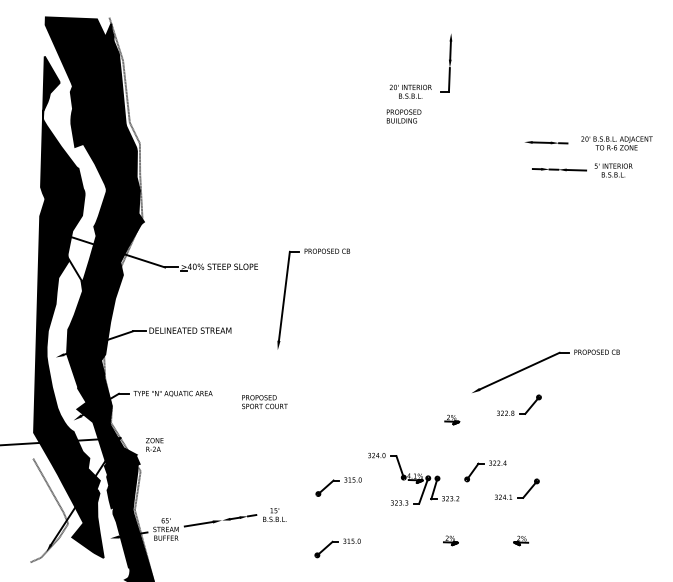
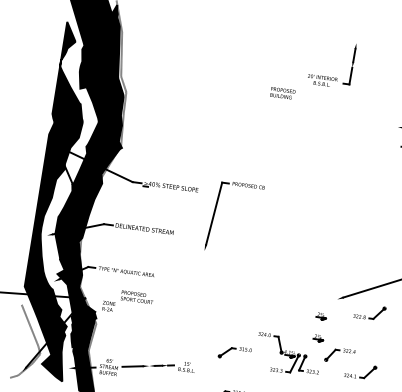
text: (403, 116) -> (282, 93), moved
text: (264, 402) -> (137, 297), moved
part: (452, 450) -> (318, 338), added

